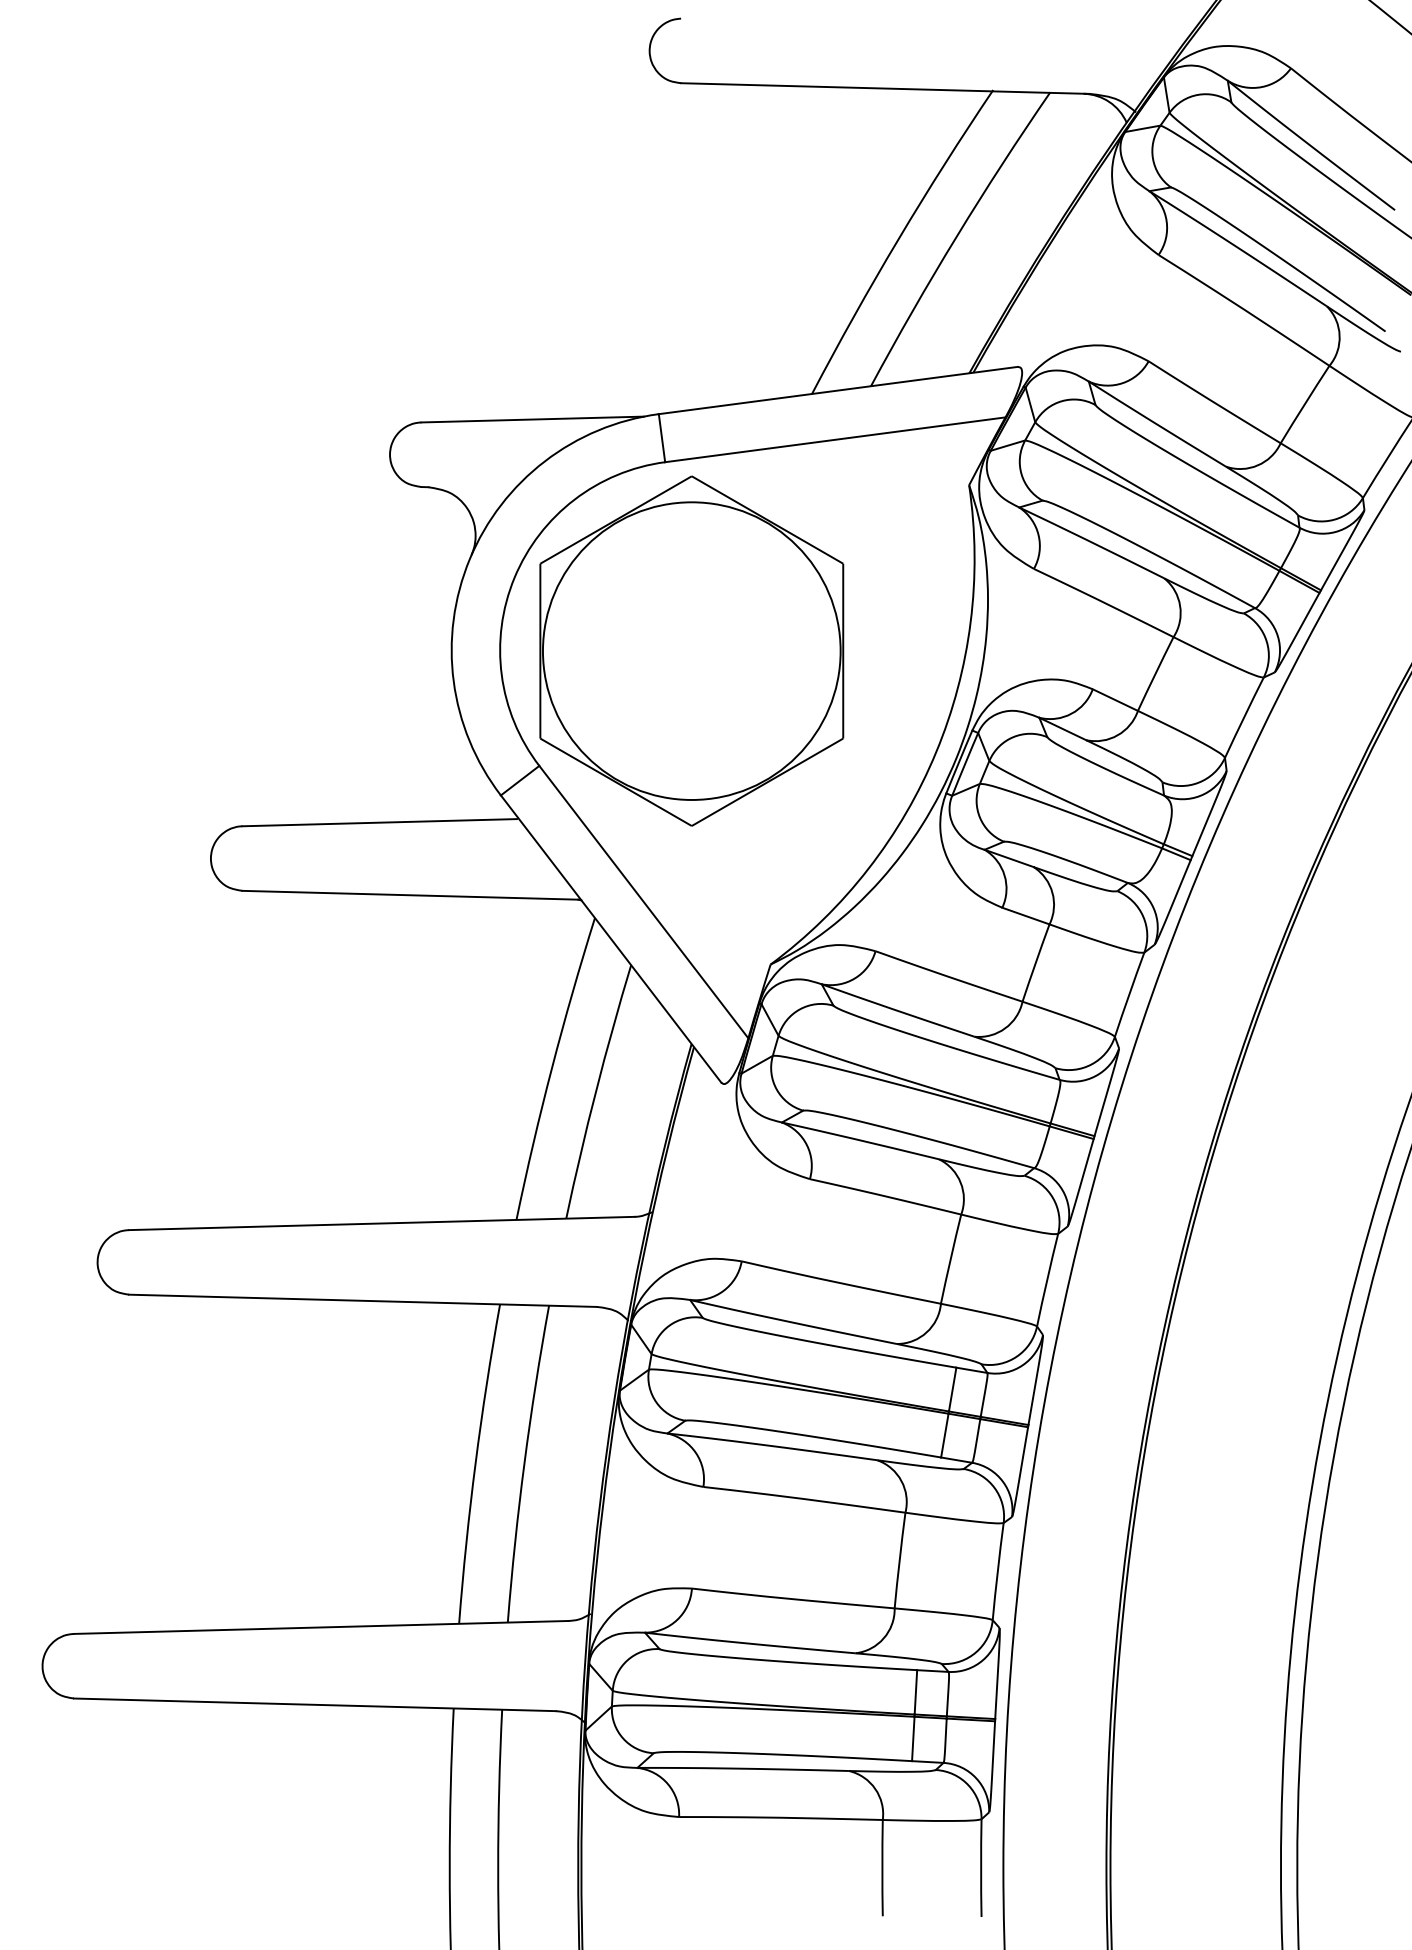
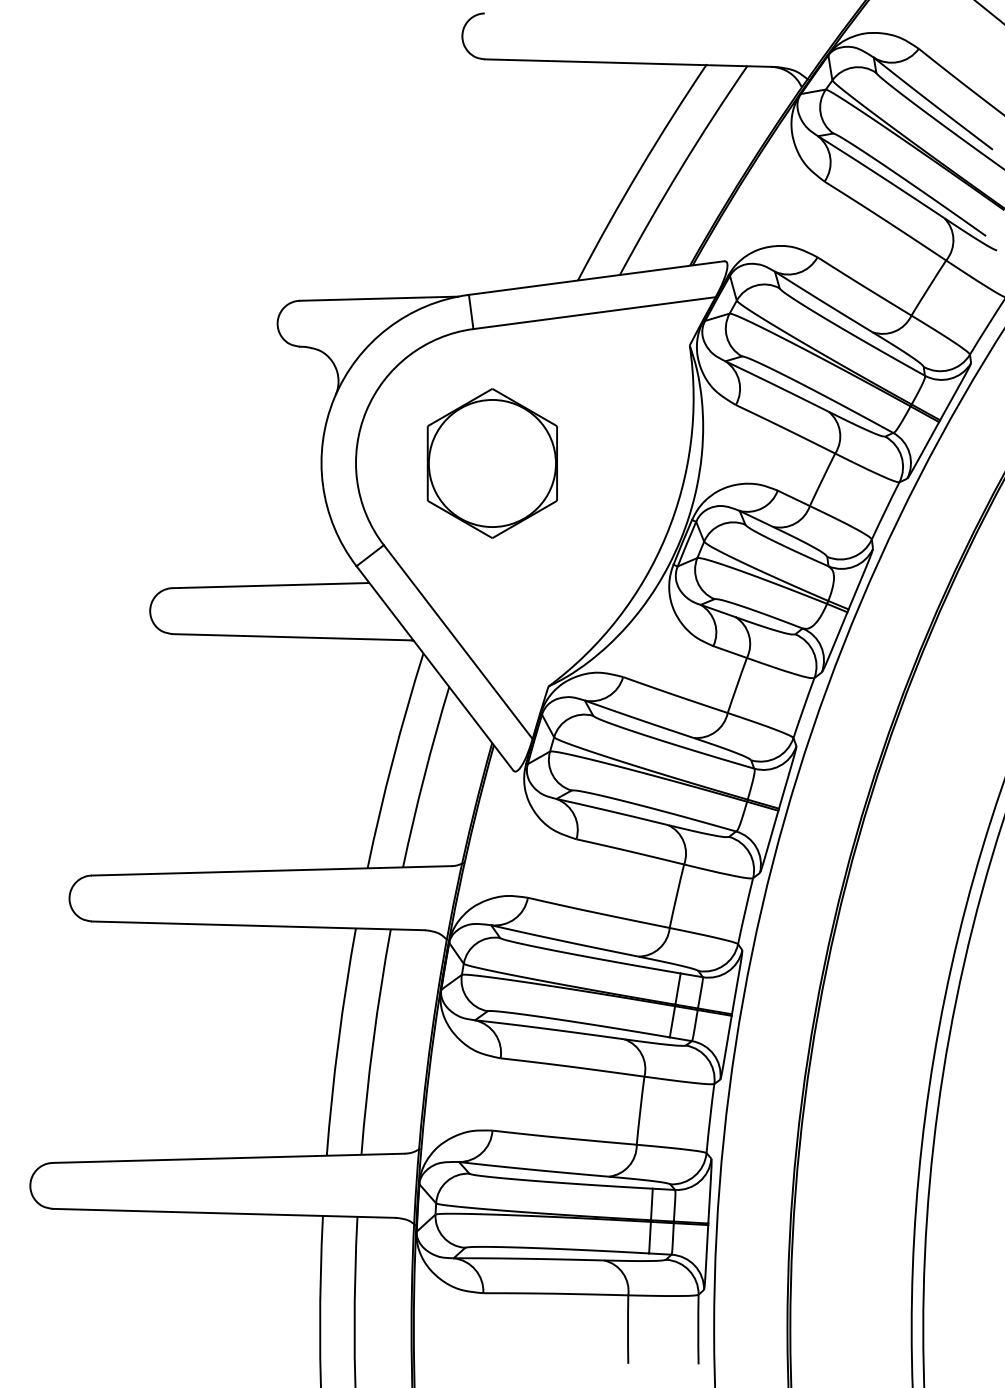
part: (691, 651) -> (492, 463), size x0.6

